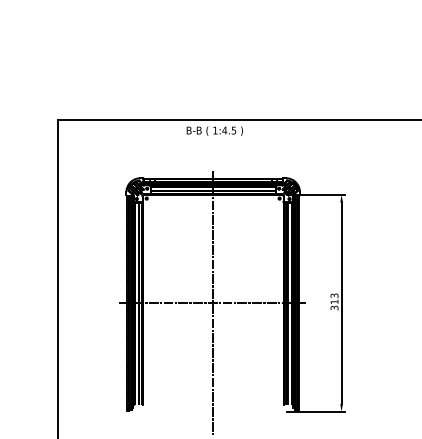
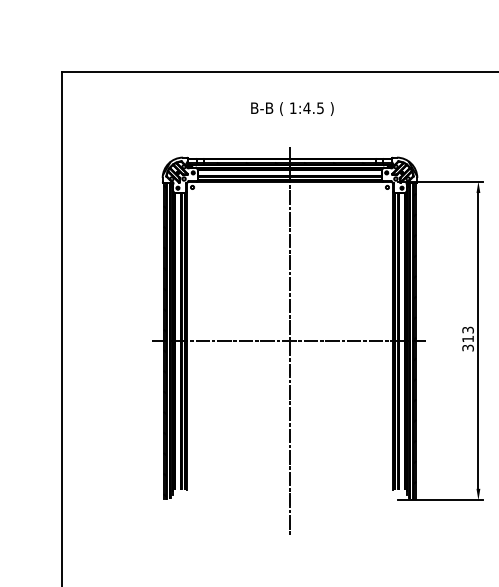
text: (214, 130) -> (291, 108), moved

